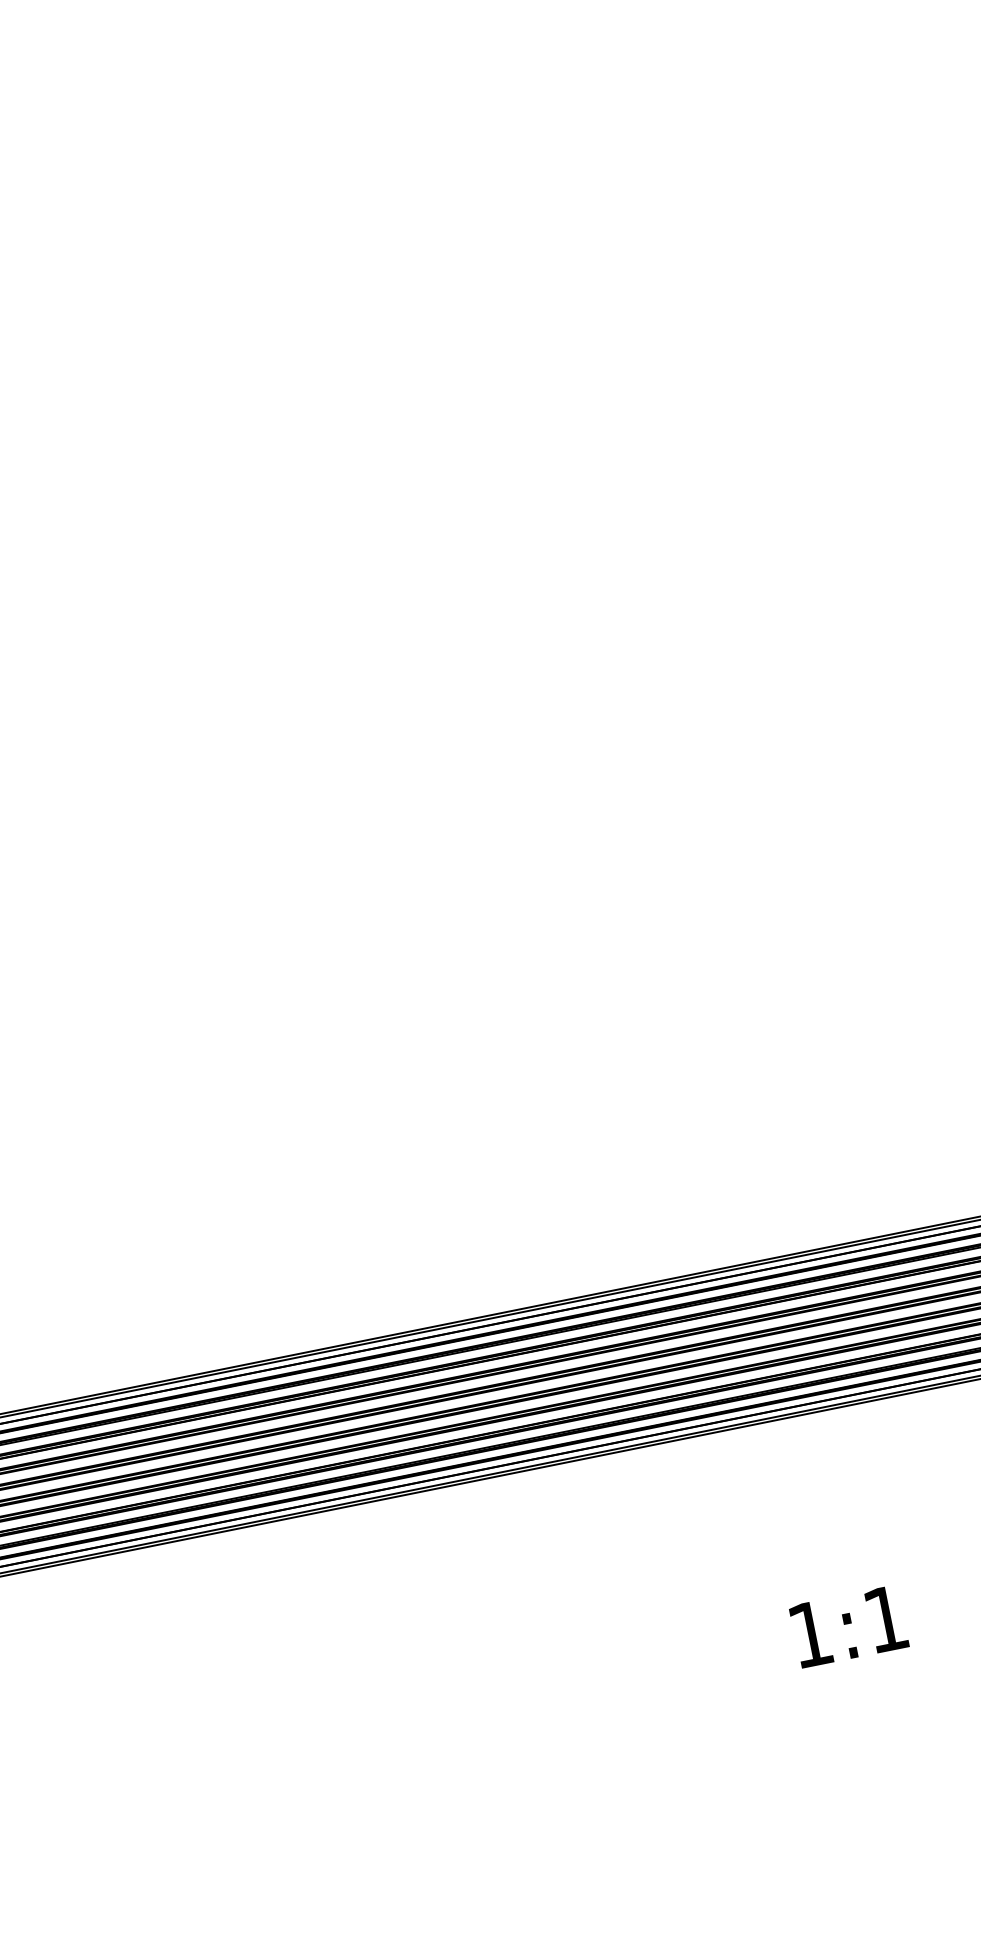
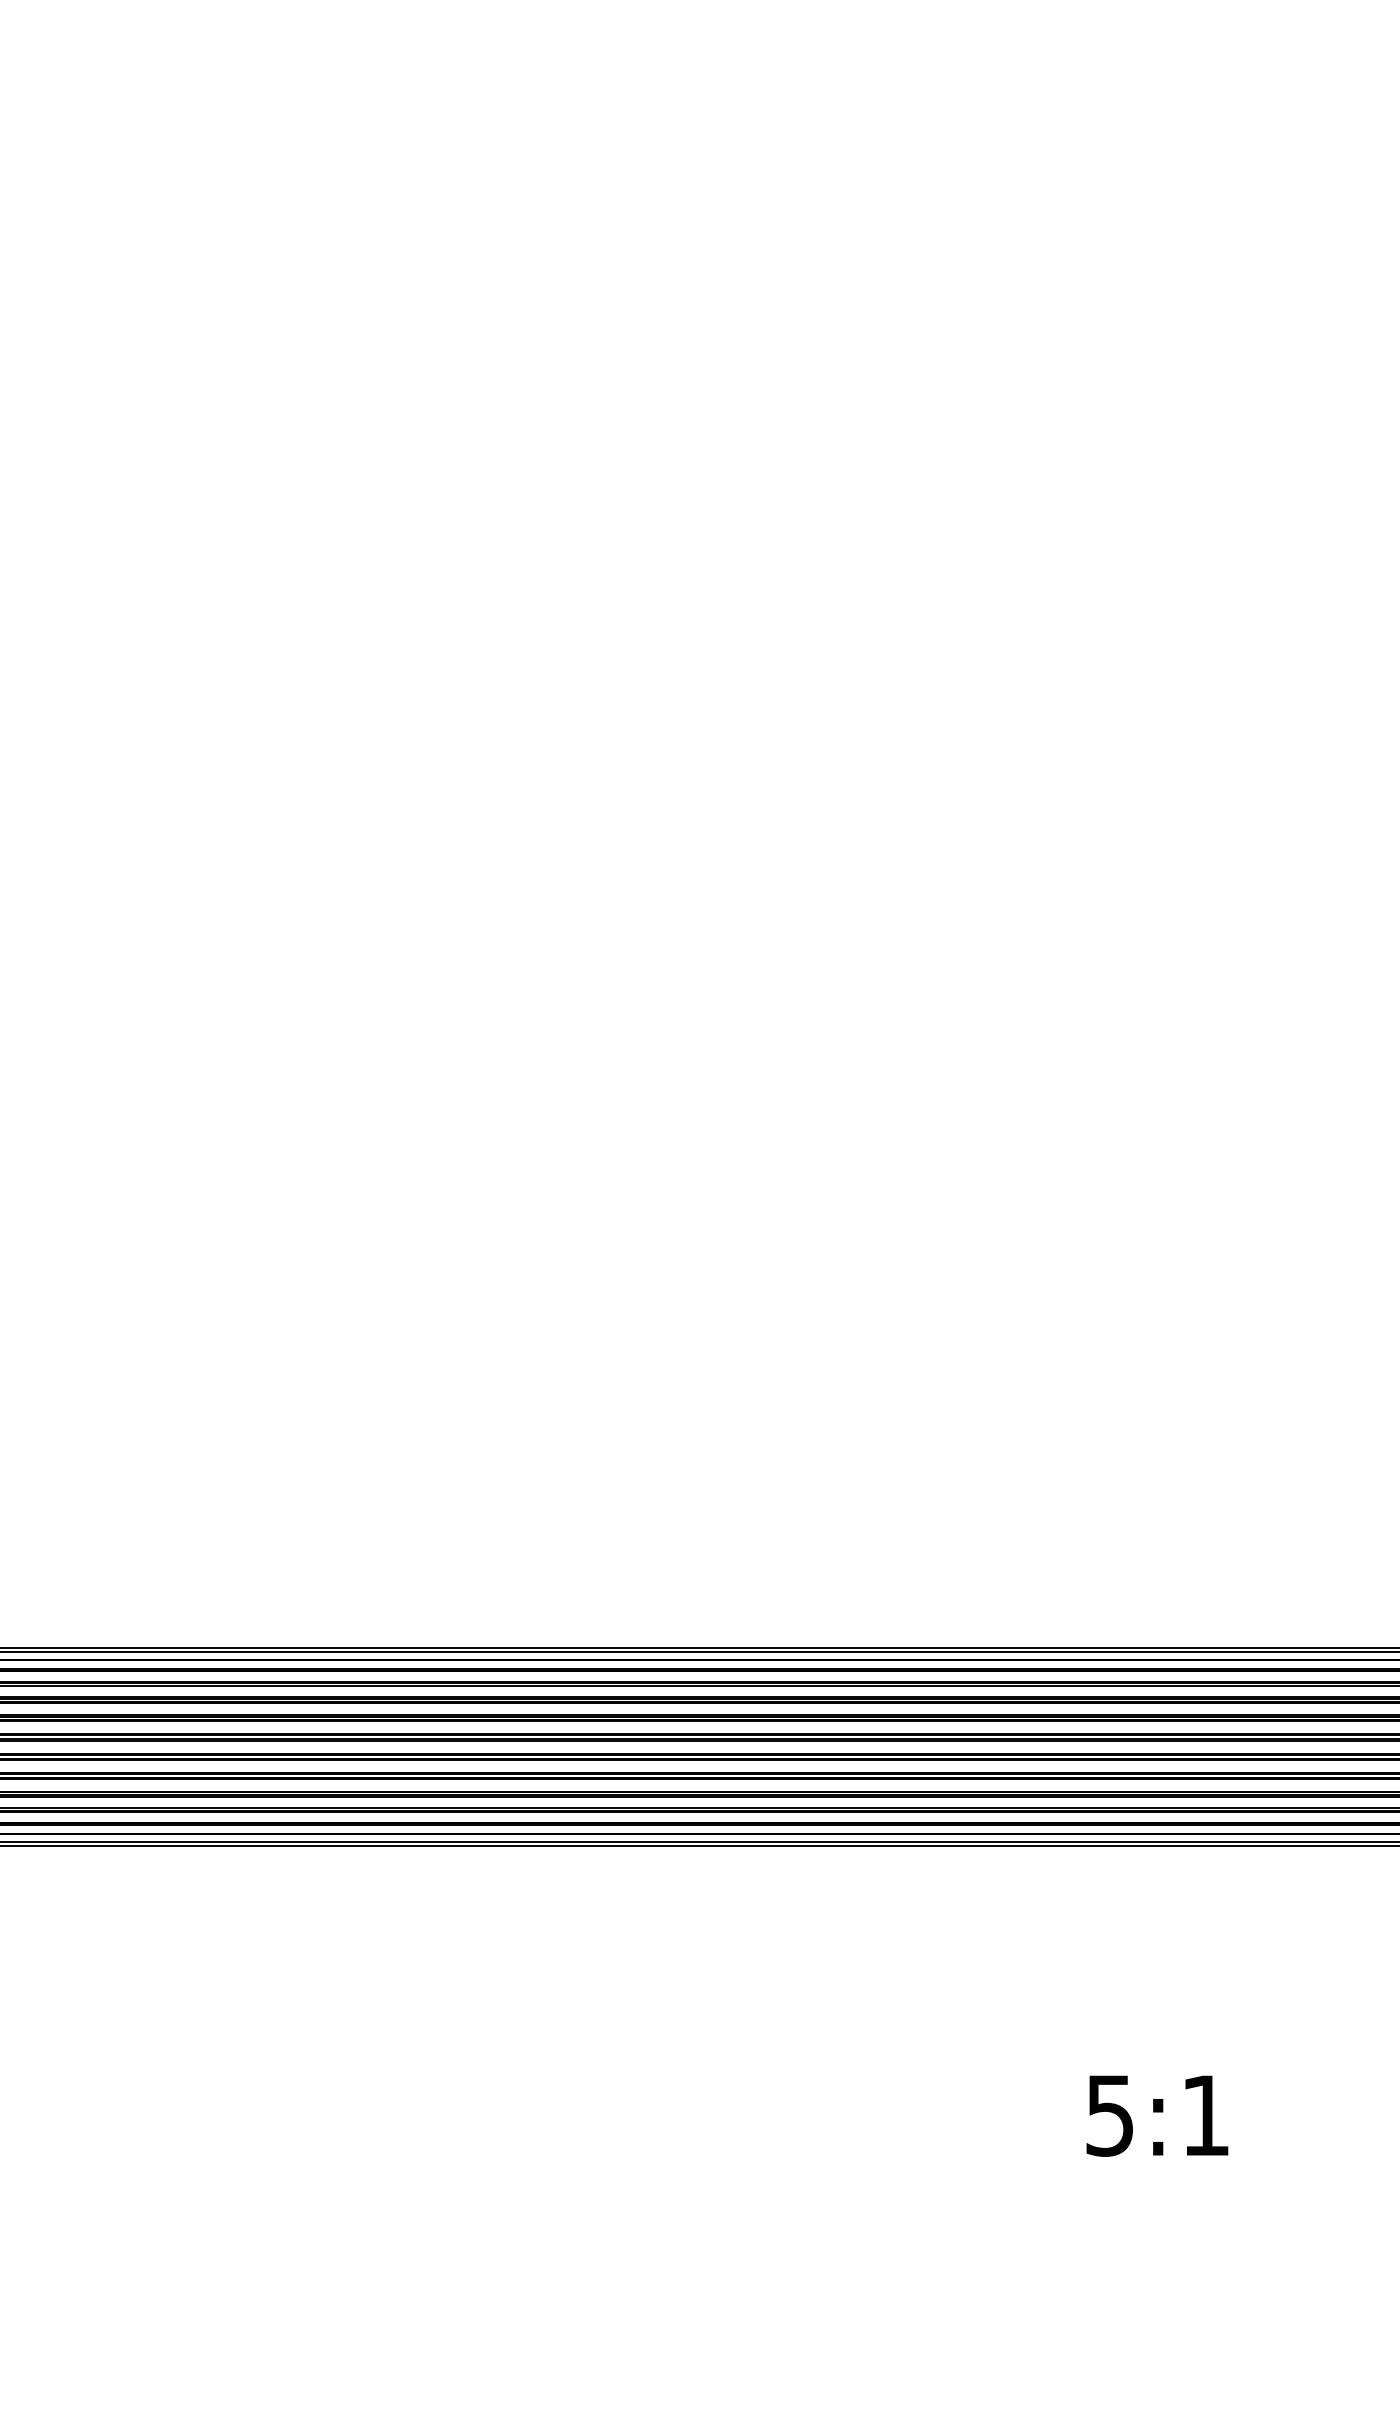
text: (810, 1634) -> (1109, 2115), 1:1 -> 5:1

